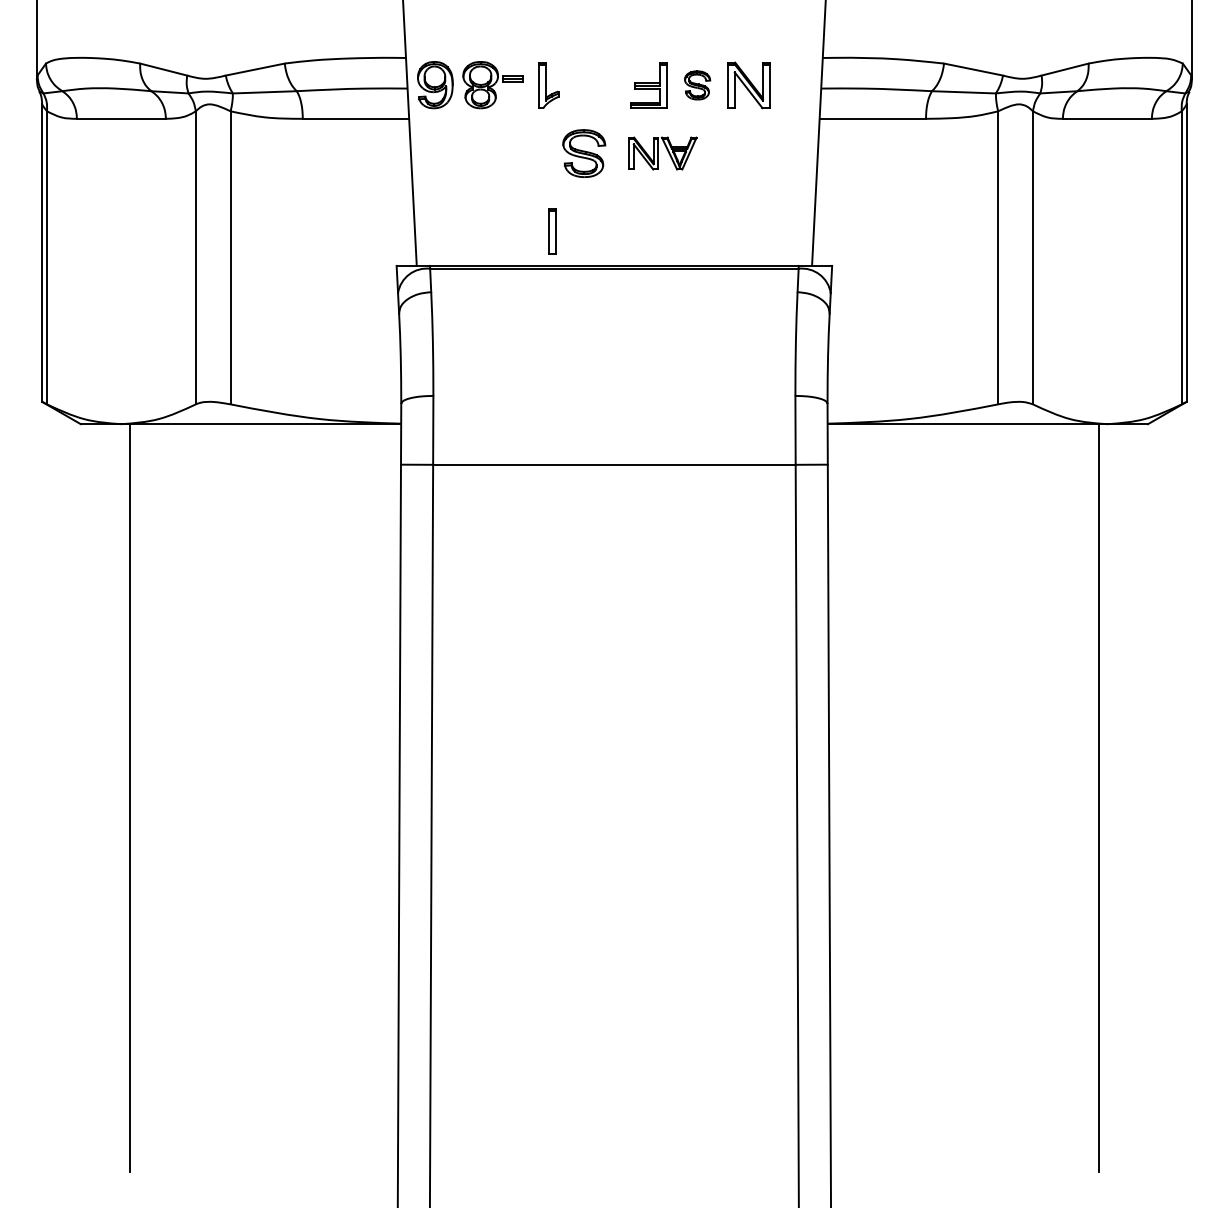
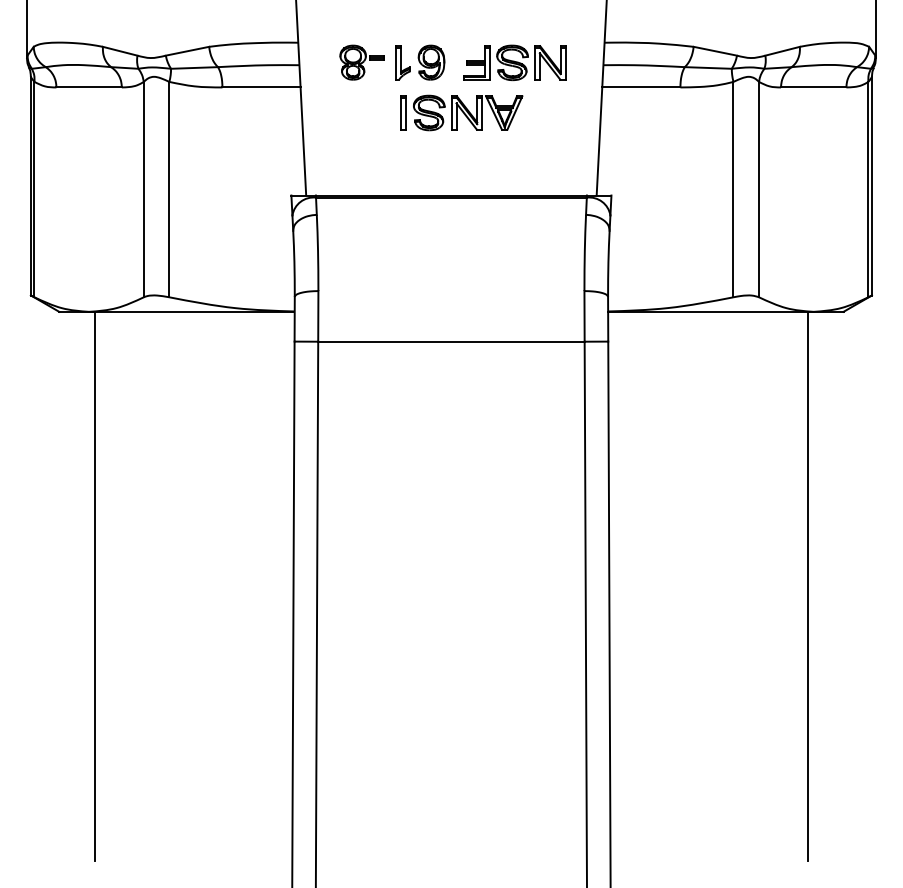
part: (435, 85) -> (431, 62), moved
part: (697, 85) -> (512, 62), size x1.67
part: (662, 153) -> (486, 112), size x1.43
part: (552, 231) -> (402, 112), moved

